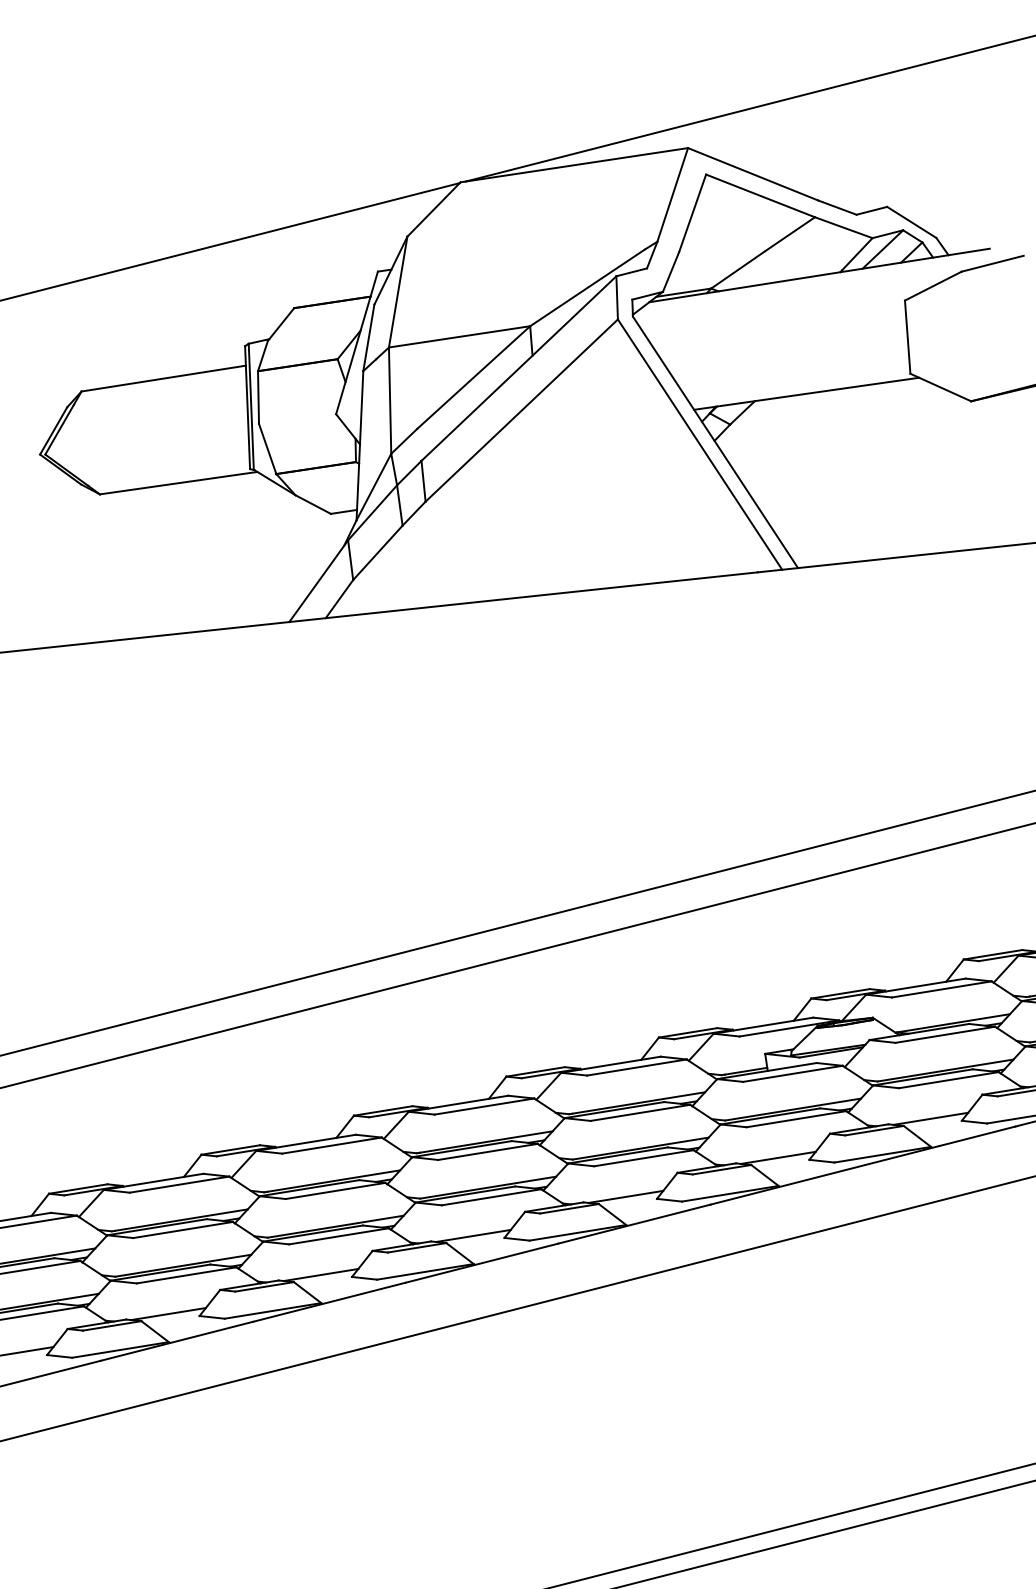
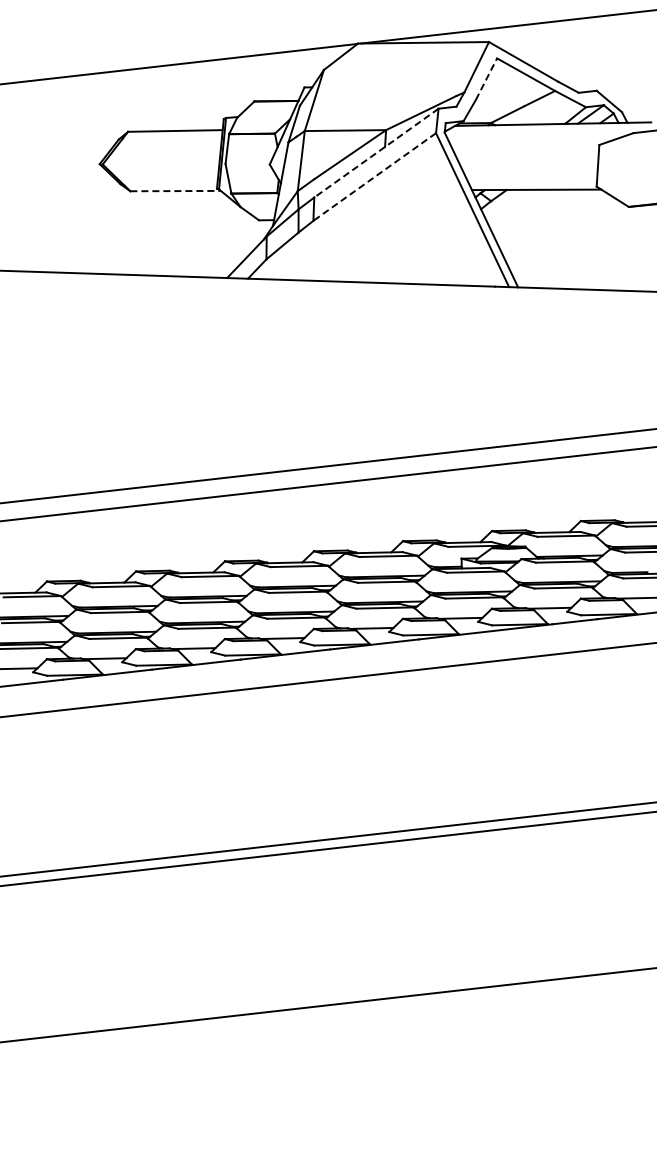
line: (692, 212) -> (486, 78), solid -> dashed
line: (519, 369) -> (376, 153), solid -> dashed
line: (521, 411) -> (374, 177), solid -> dashed
line: (180, 483) -> (176, 191), solid -> dashed

